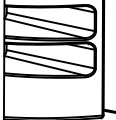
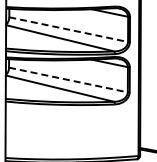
line: (50, 21) -> (68, 29), solid -> dashed
line: (50, 59) -> (68, 80), solid -> dashed

